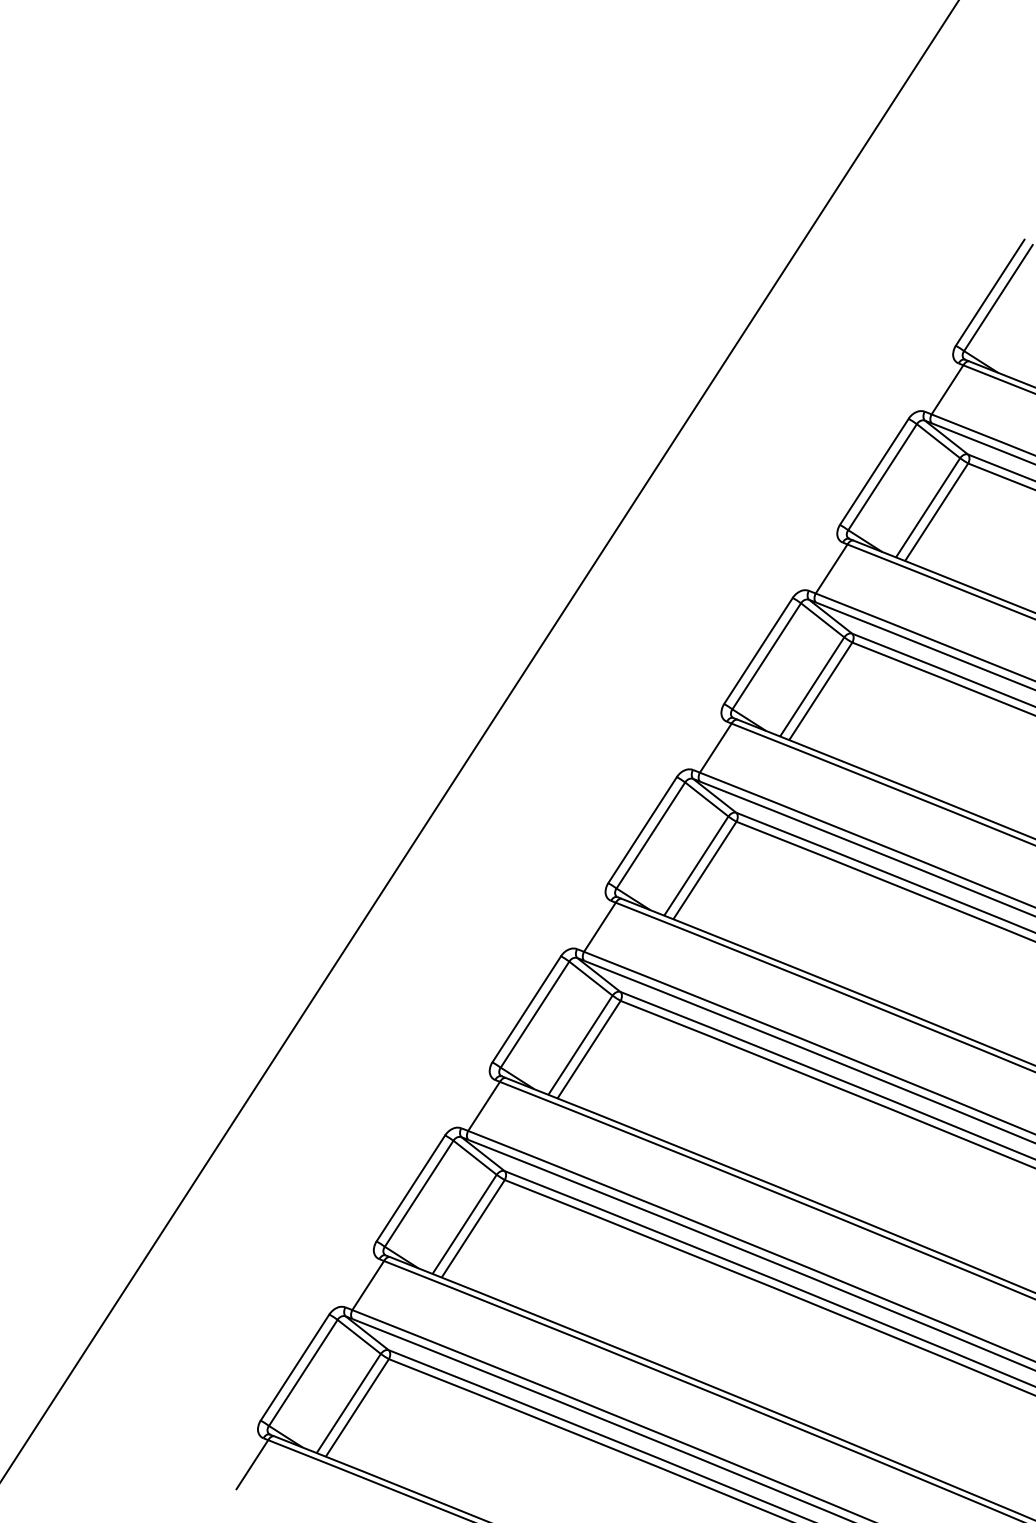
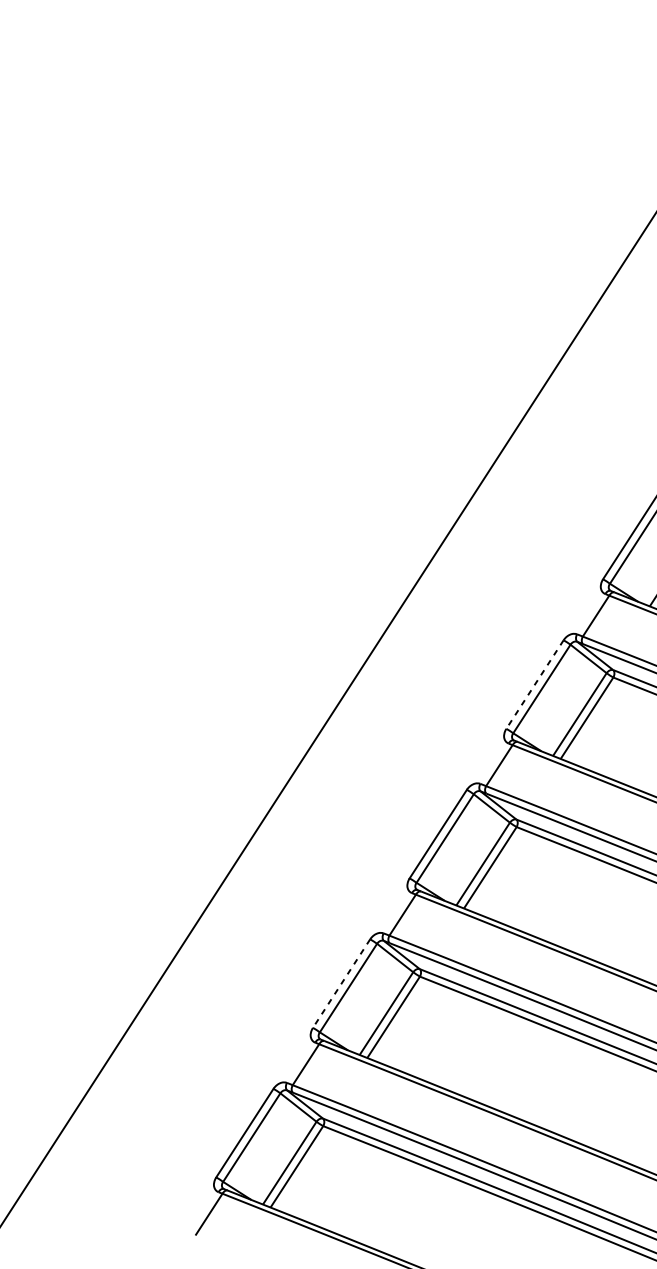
line: (642, 830) -> (534, 684), solid -> dashed
line: (410, 1188) -> (341, 983), solid -> dashed

